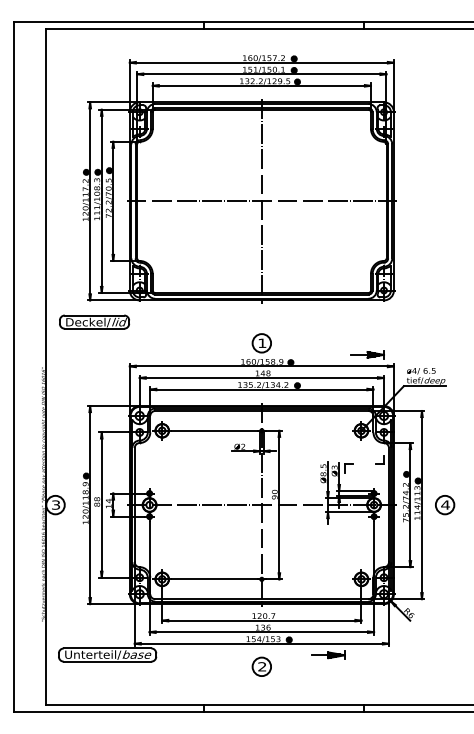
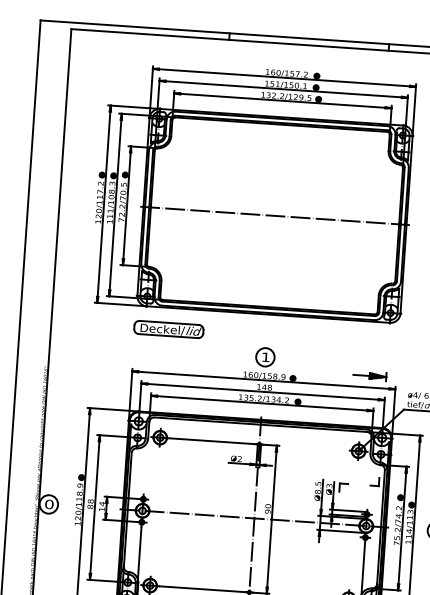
line: (261, 201) -> (274, 216), removed
part: (94, 321) -> (168, 328), moved
text: (55, 504) -> (48, 503), 3 -> 0

